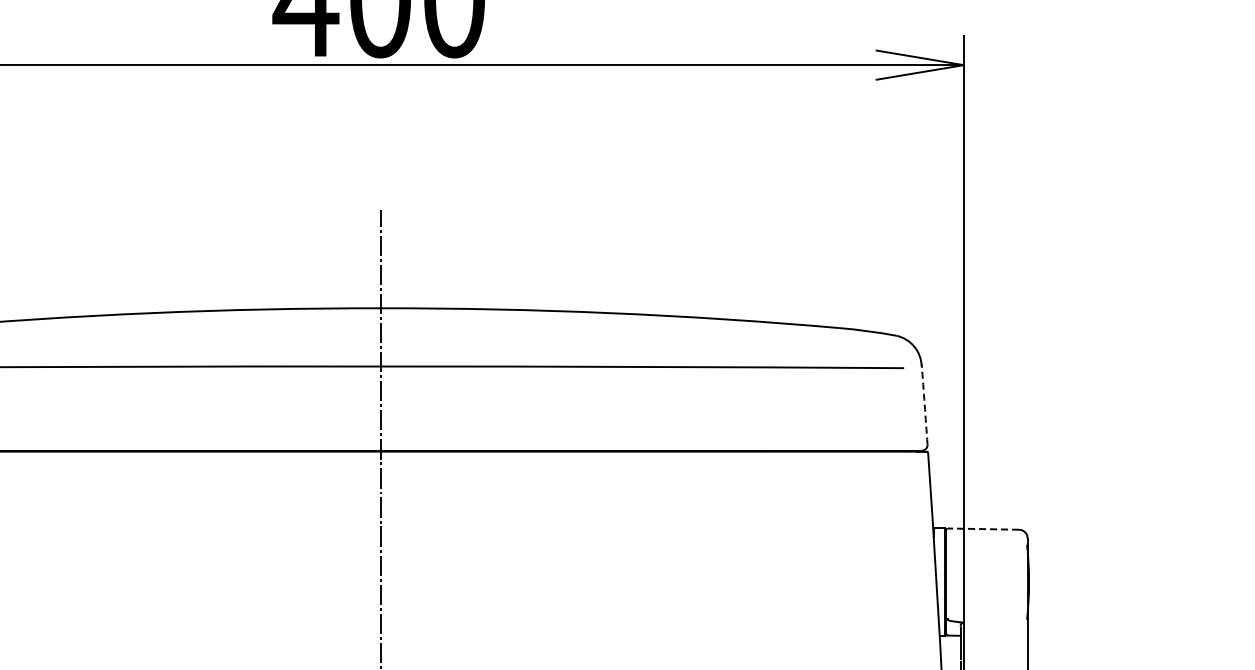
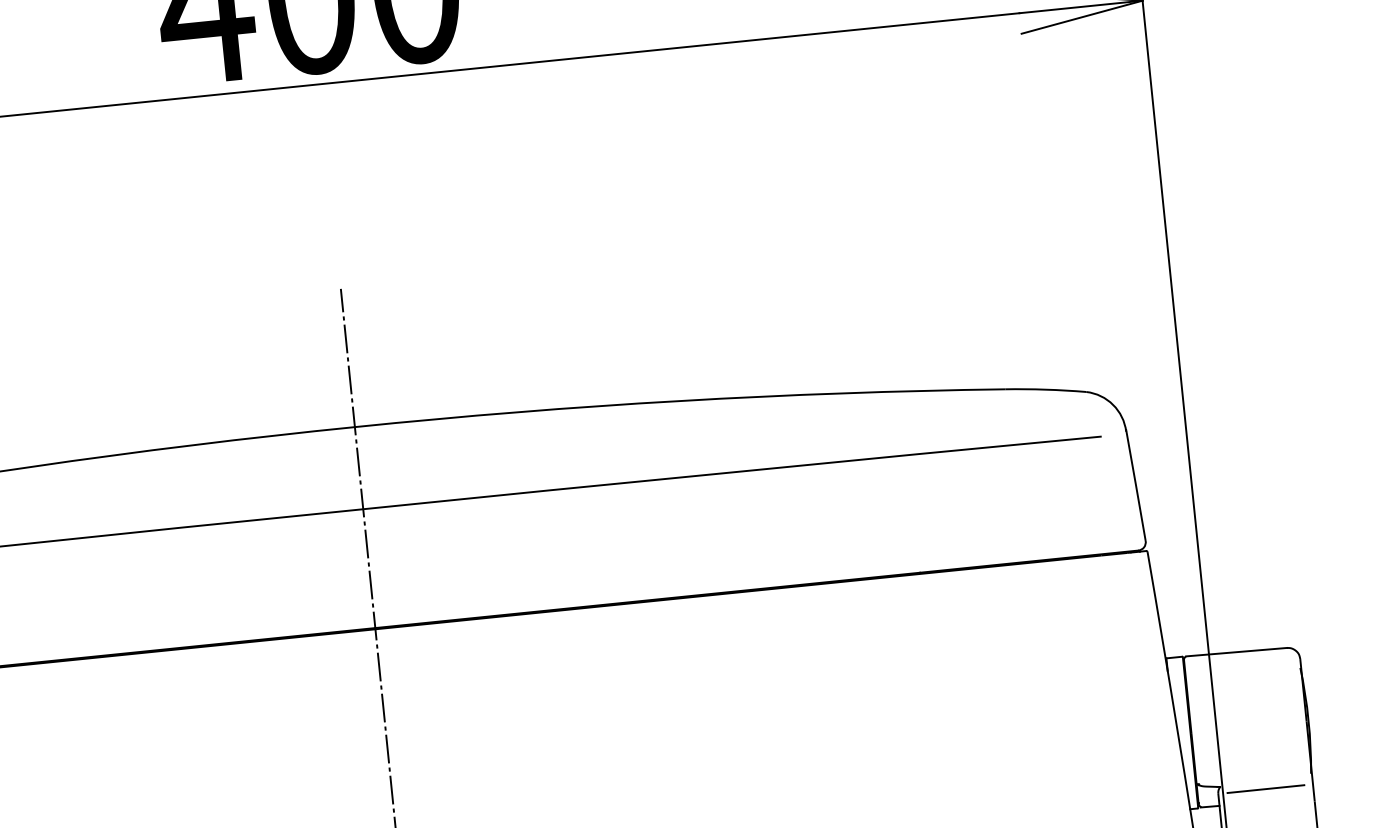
arc: (924, 404) -> (1135, 484), dashed -> solid
line: (983, 529) -> (1236, 652), dashed -> solid
line: (994, 627) -> (1266, 789), added

